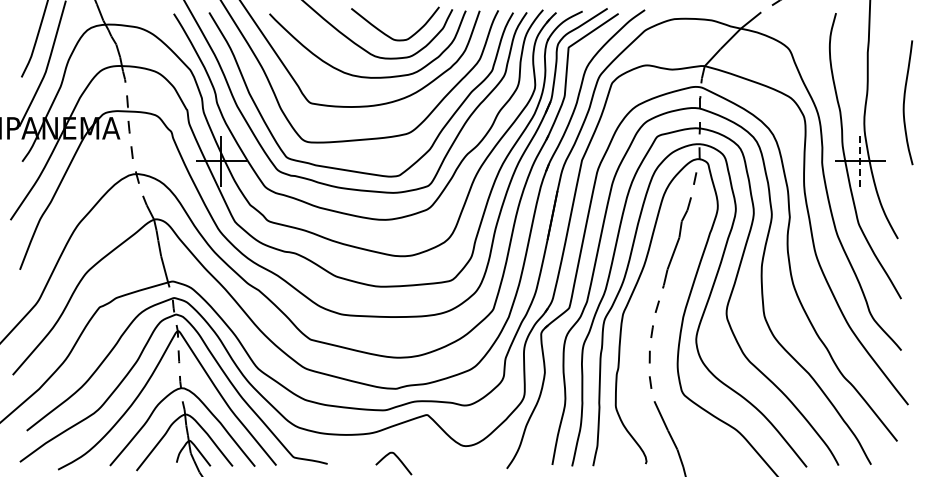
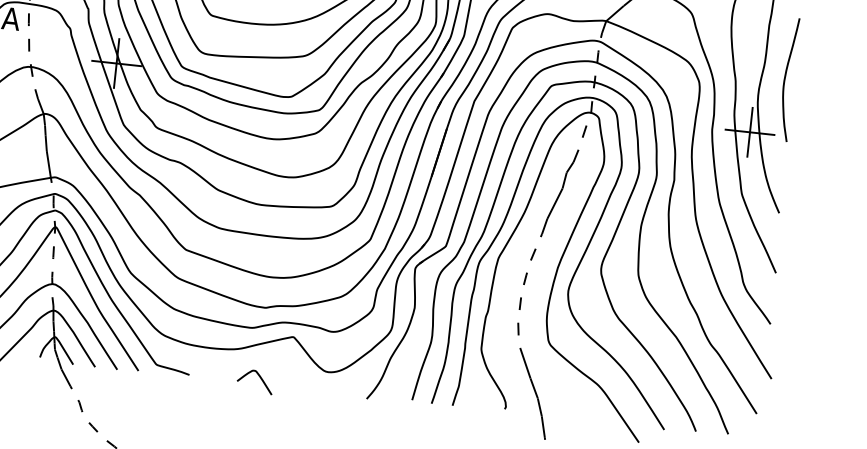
curve: (904, 102) -> (785, 79), moved
line: (860, 161) -> (750, 132), dashed -> solid

